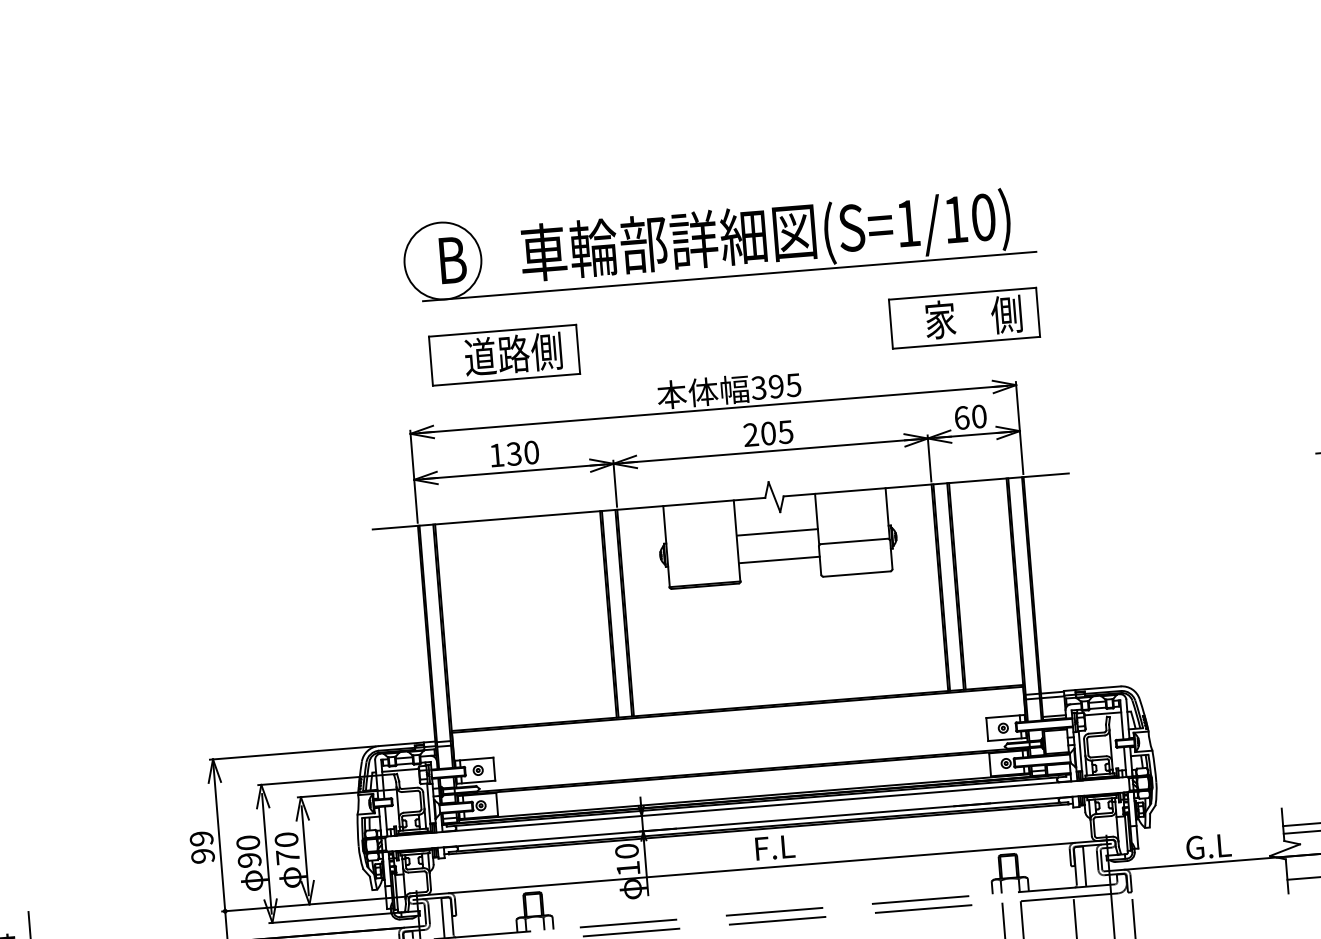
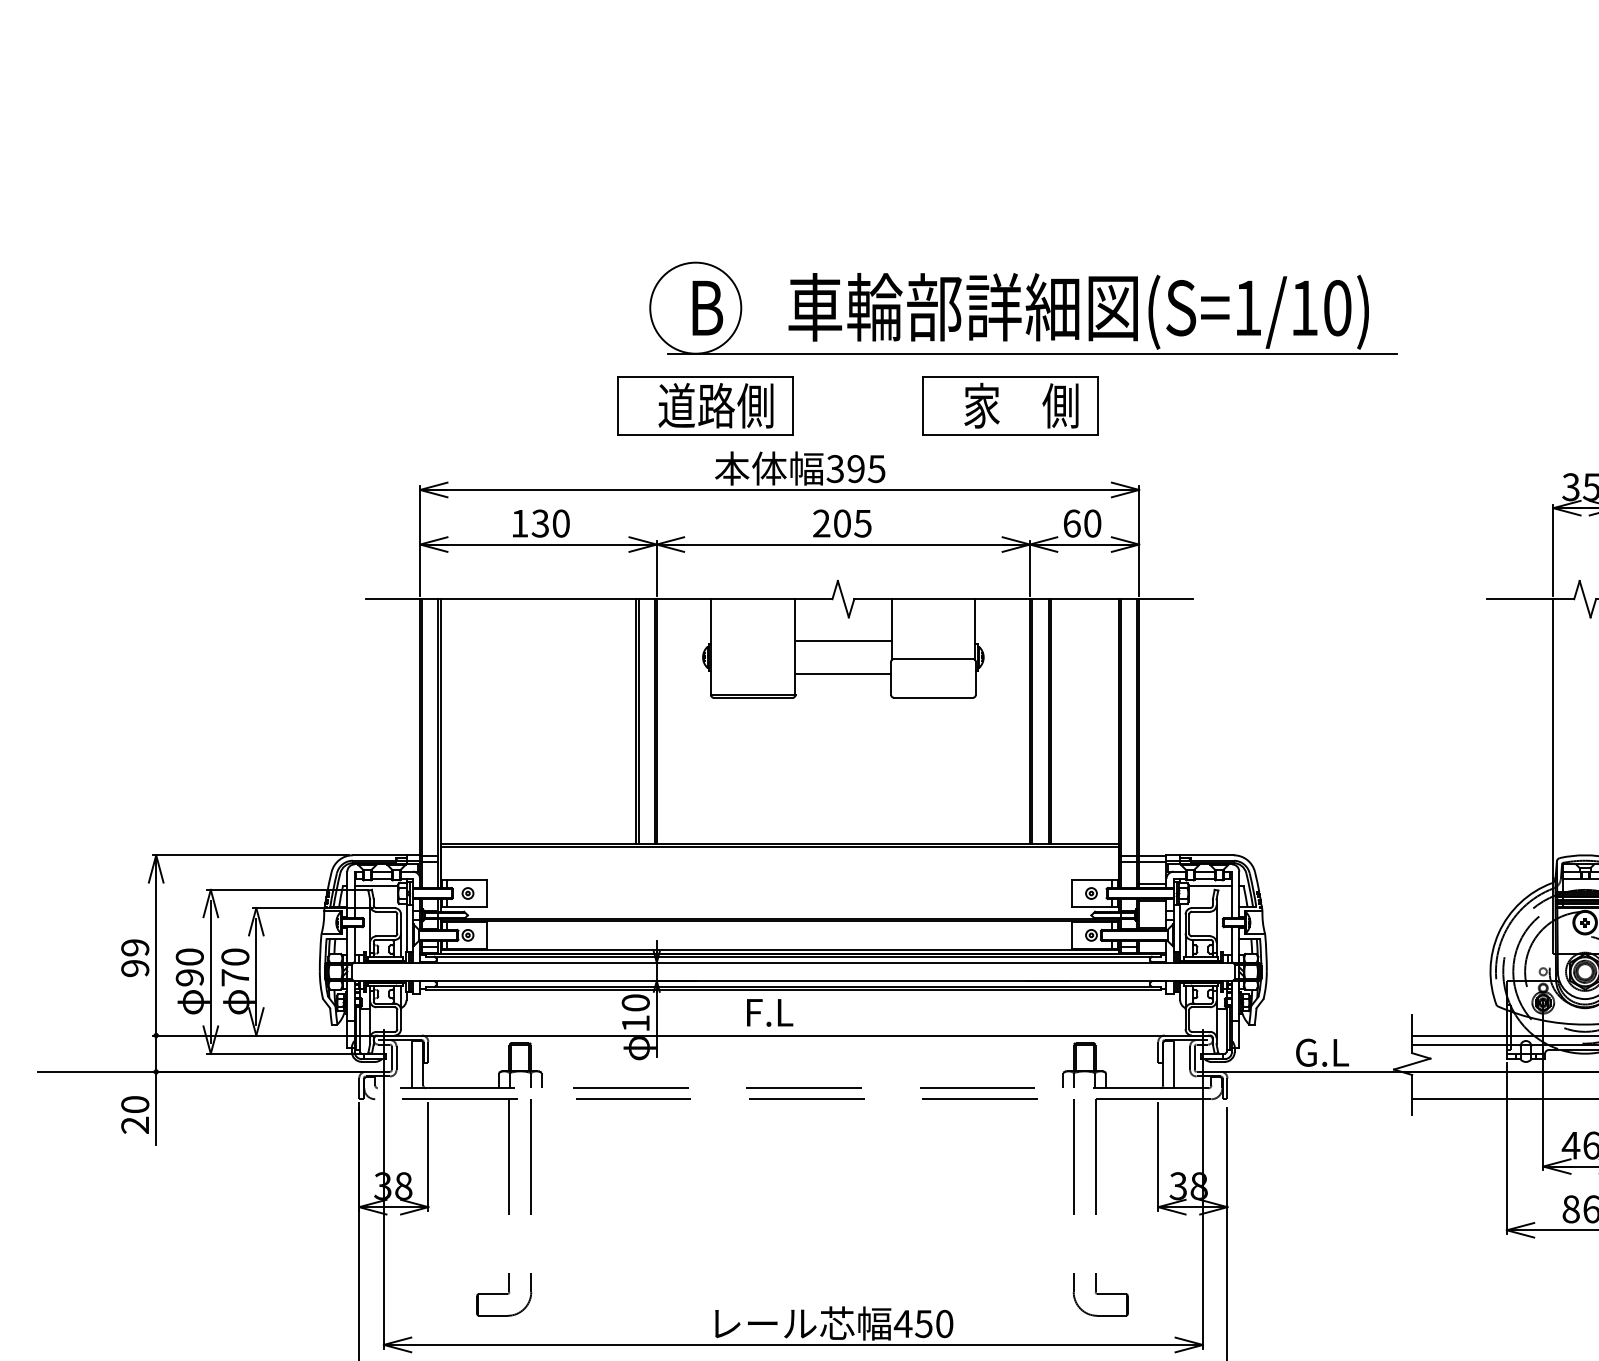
part: (718, 238) -> (1023, 307), moved
part: (964, 317) -> (1010, 405), moved
part: (504, 354) -> (705, 405), moved
text: (775, 847) -> (770, 1012), moved

